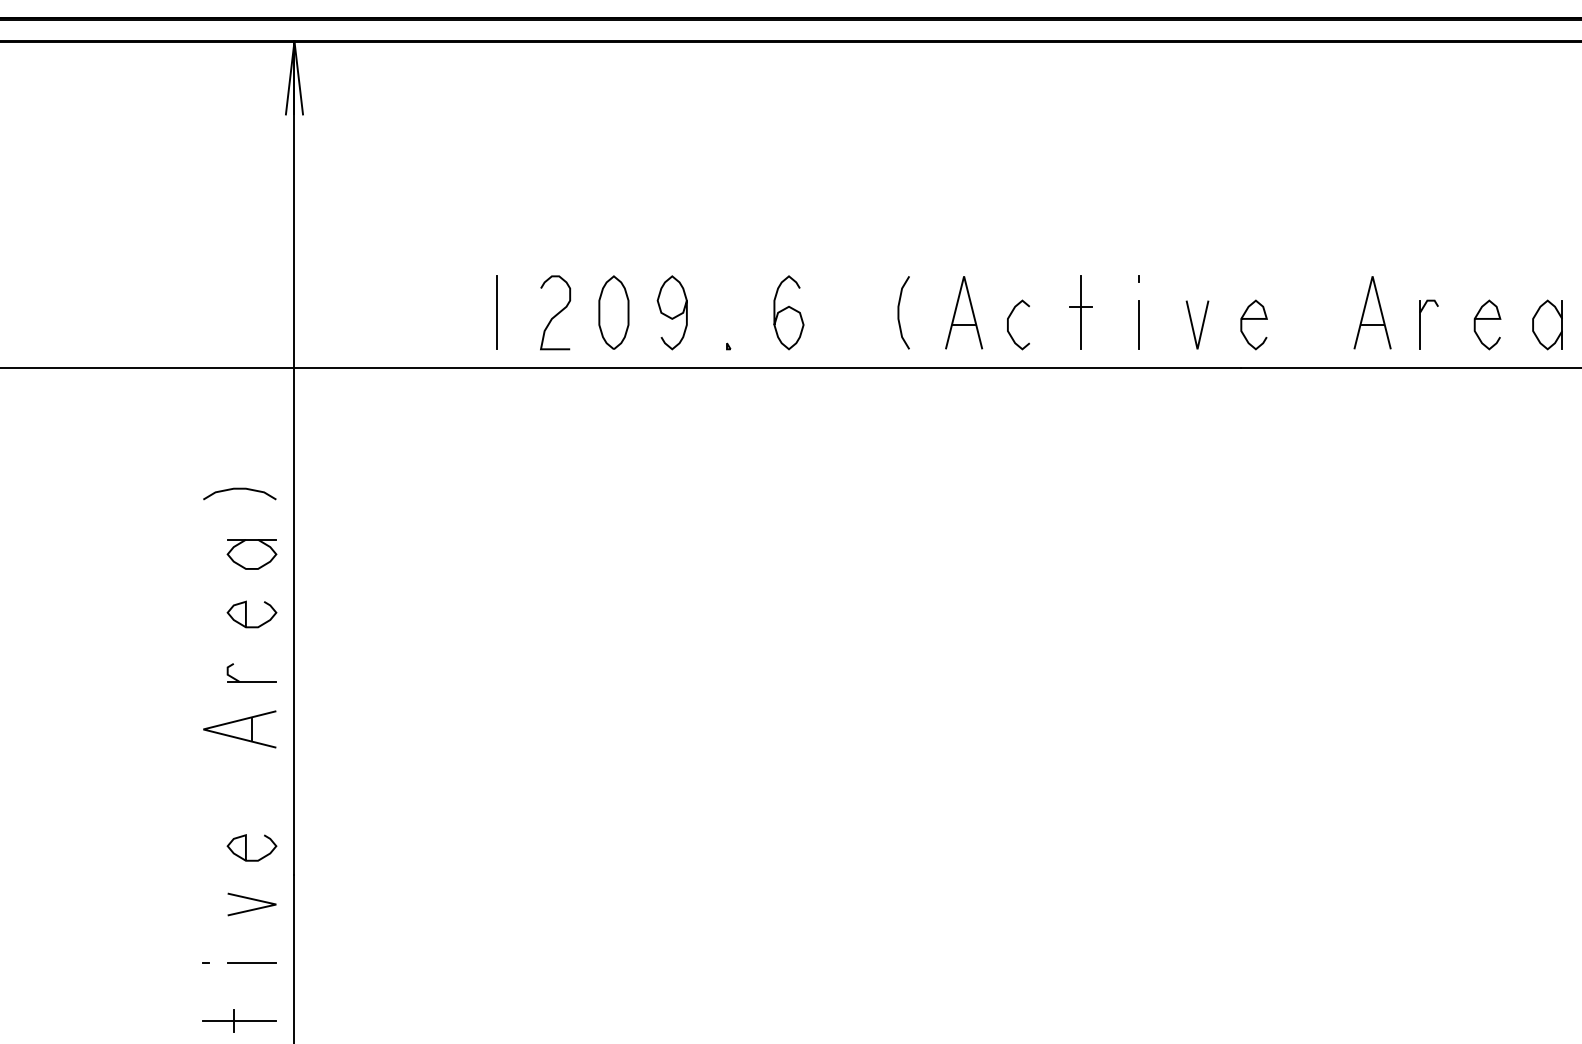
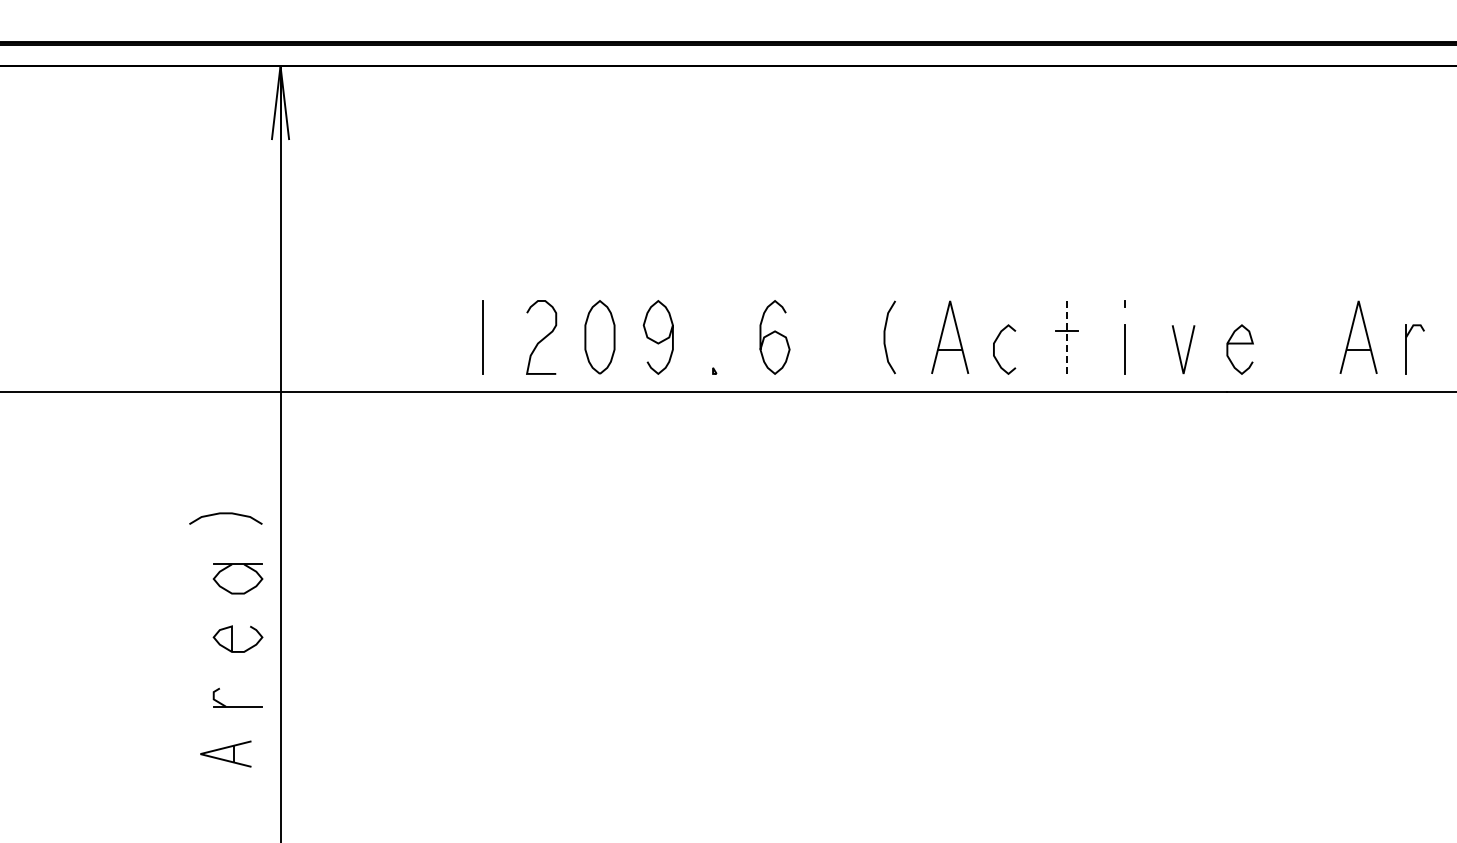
line: (1080, 312) -> (1066, 337), solid -> dashed
part: (239, 729) -> (225, 754), size x0.7

